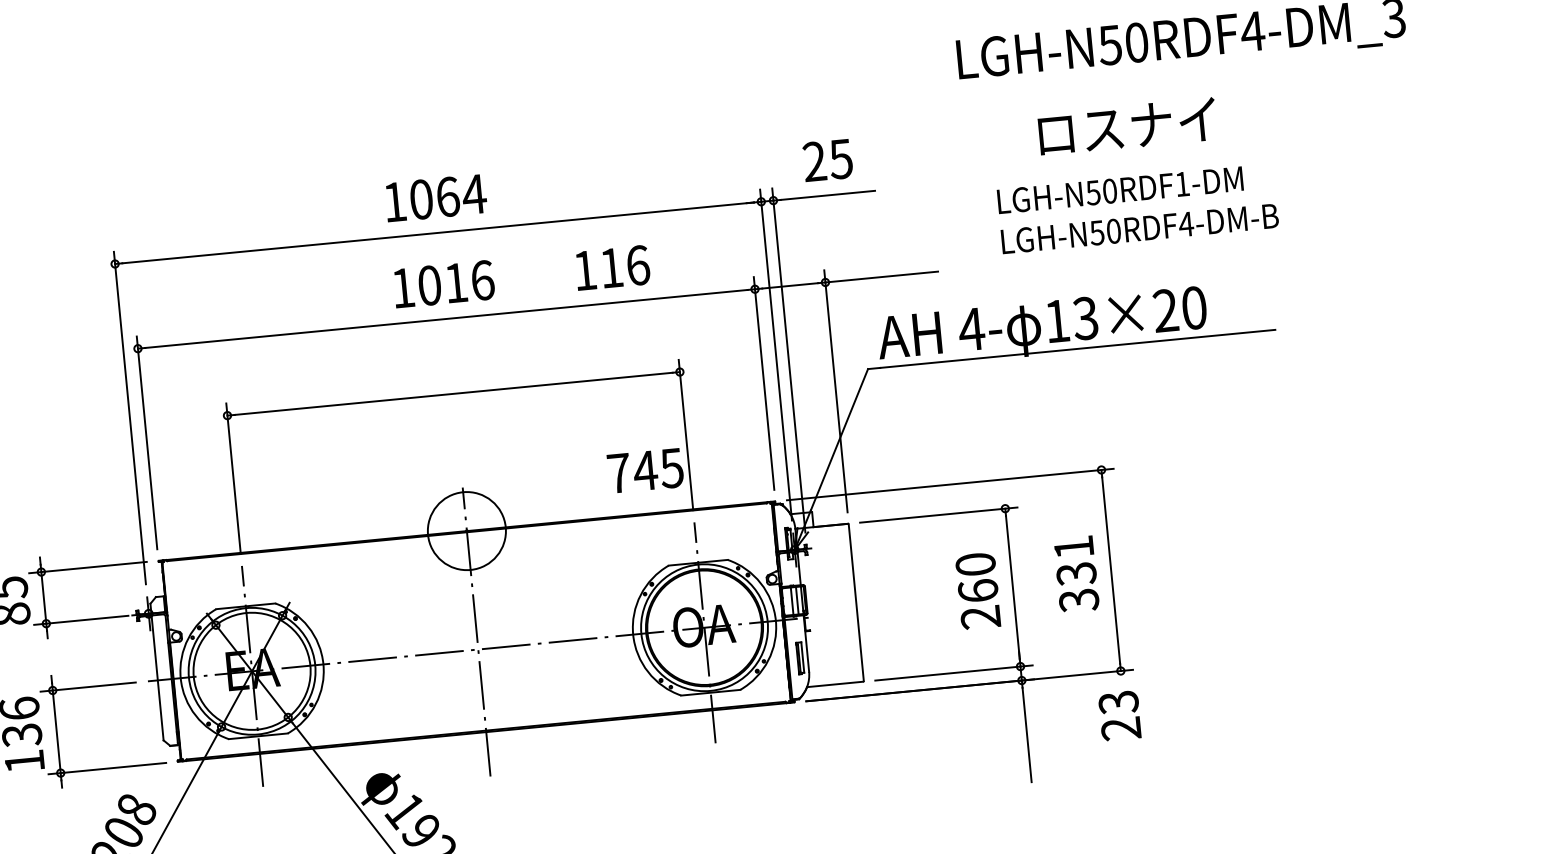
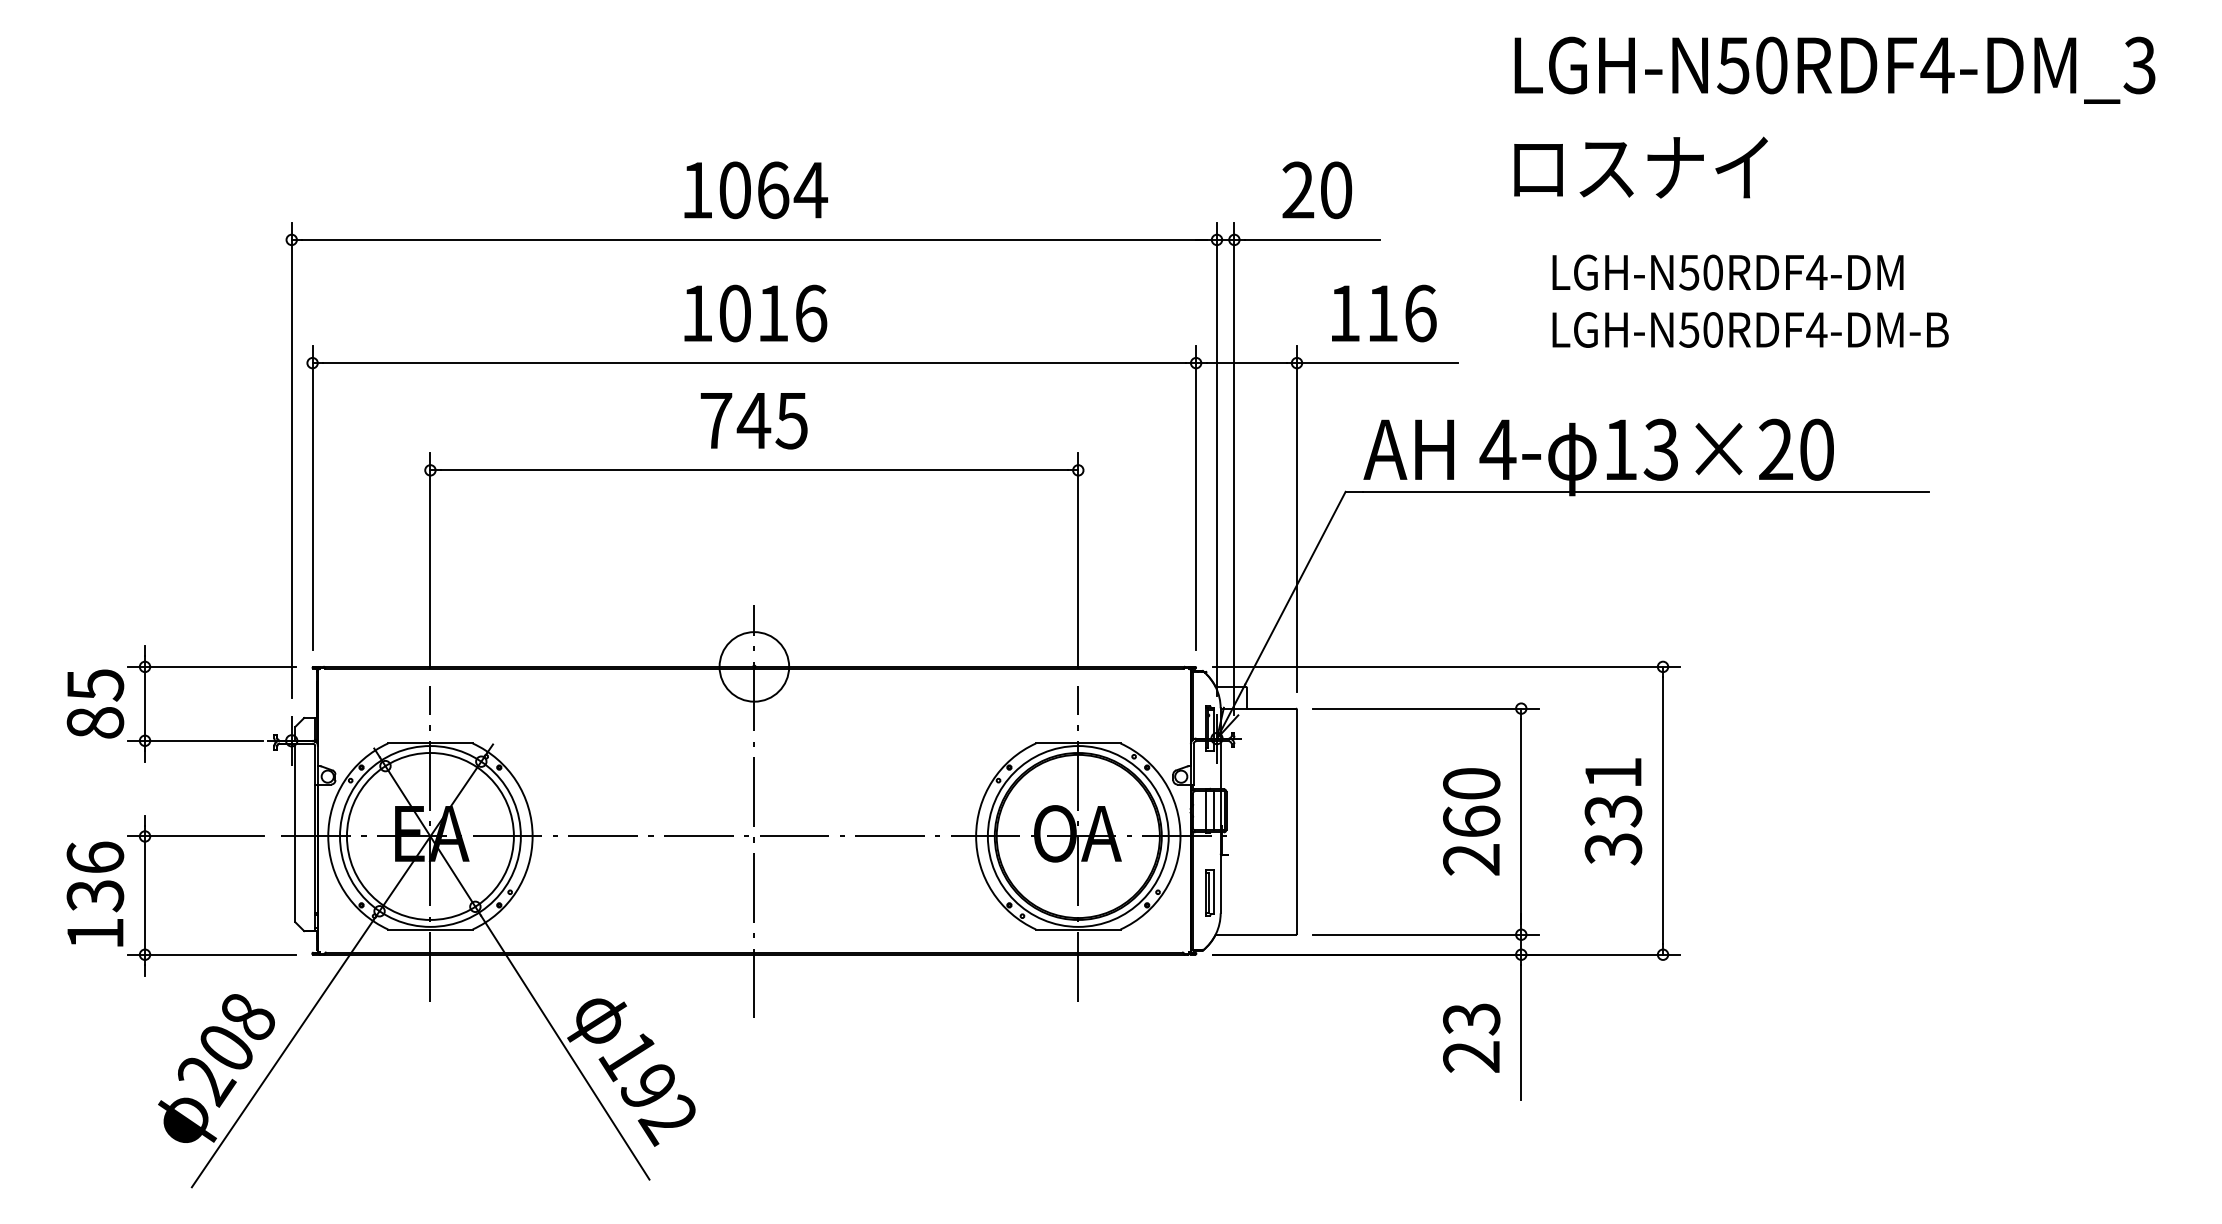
text: (1127, 126) -> (1640, 167), moved
text: (840, 158) -> (1335, 189), 25 -> 20
text: (1182, 184) -> (1816, 272), LGH-N50RDF1-DM -> LGH-N50RDF4-DM
text: (612, 267) -> (1384, 313), moved
text: (645, 471) -> (753, 421), moved
circle: (466, 530) -> (754, 666), size x0.62
text: (1119, 715) -> (1471, 1037), moved

